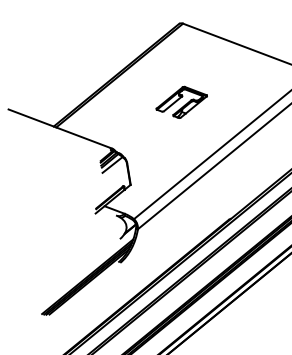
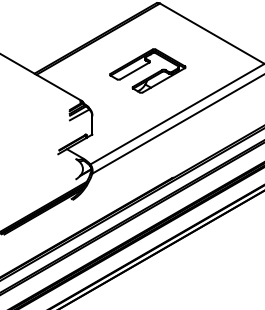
part: (181, 101) -> (147, 70), size x1.67

